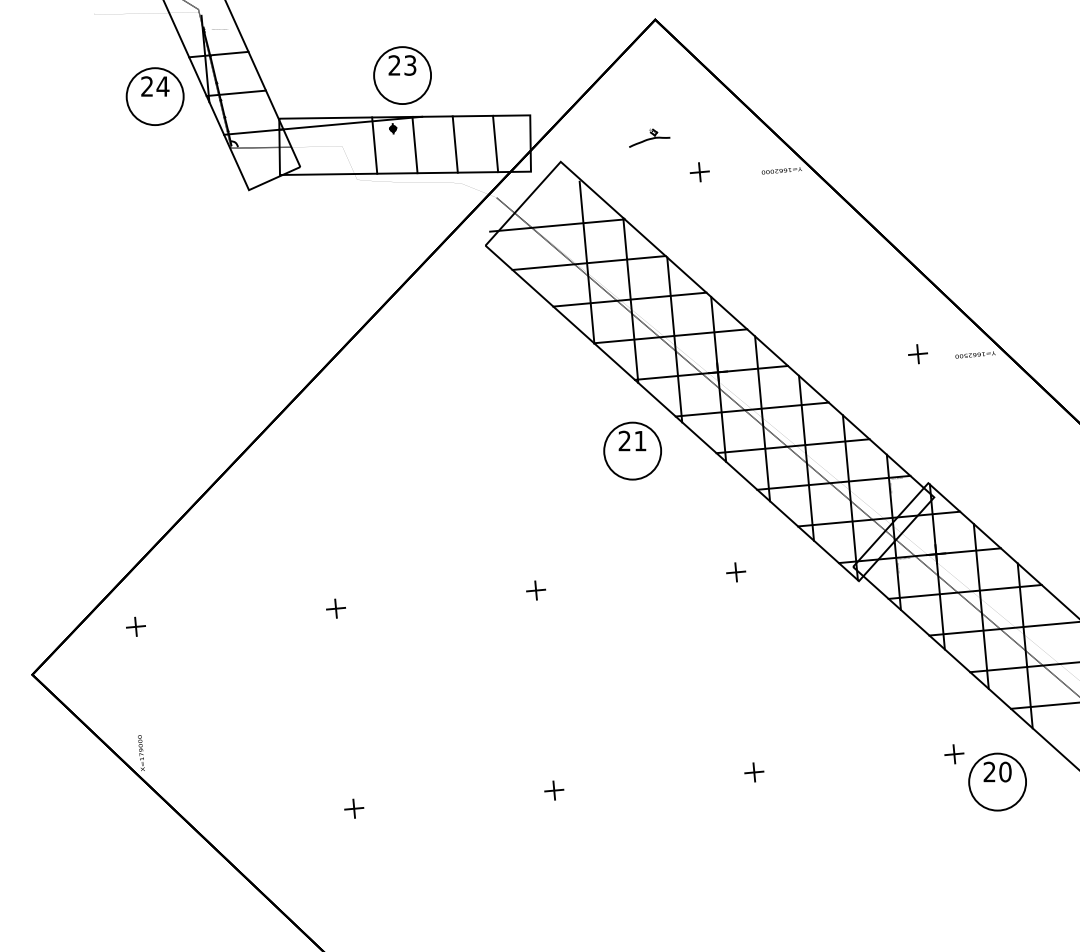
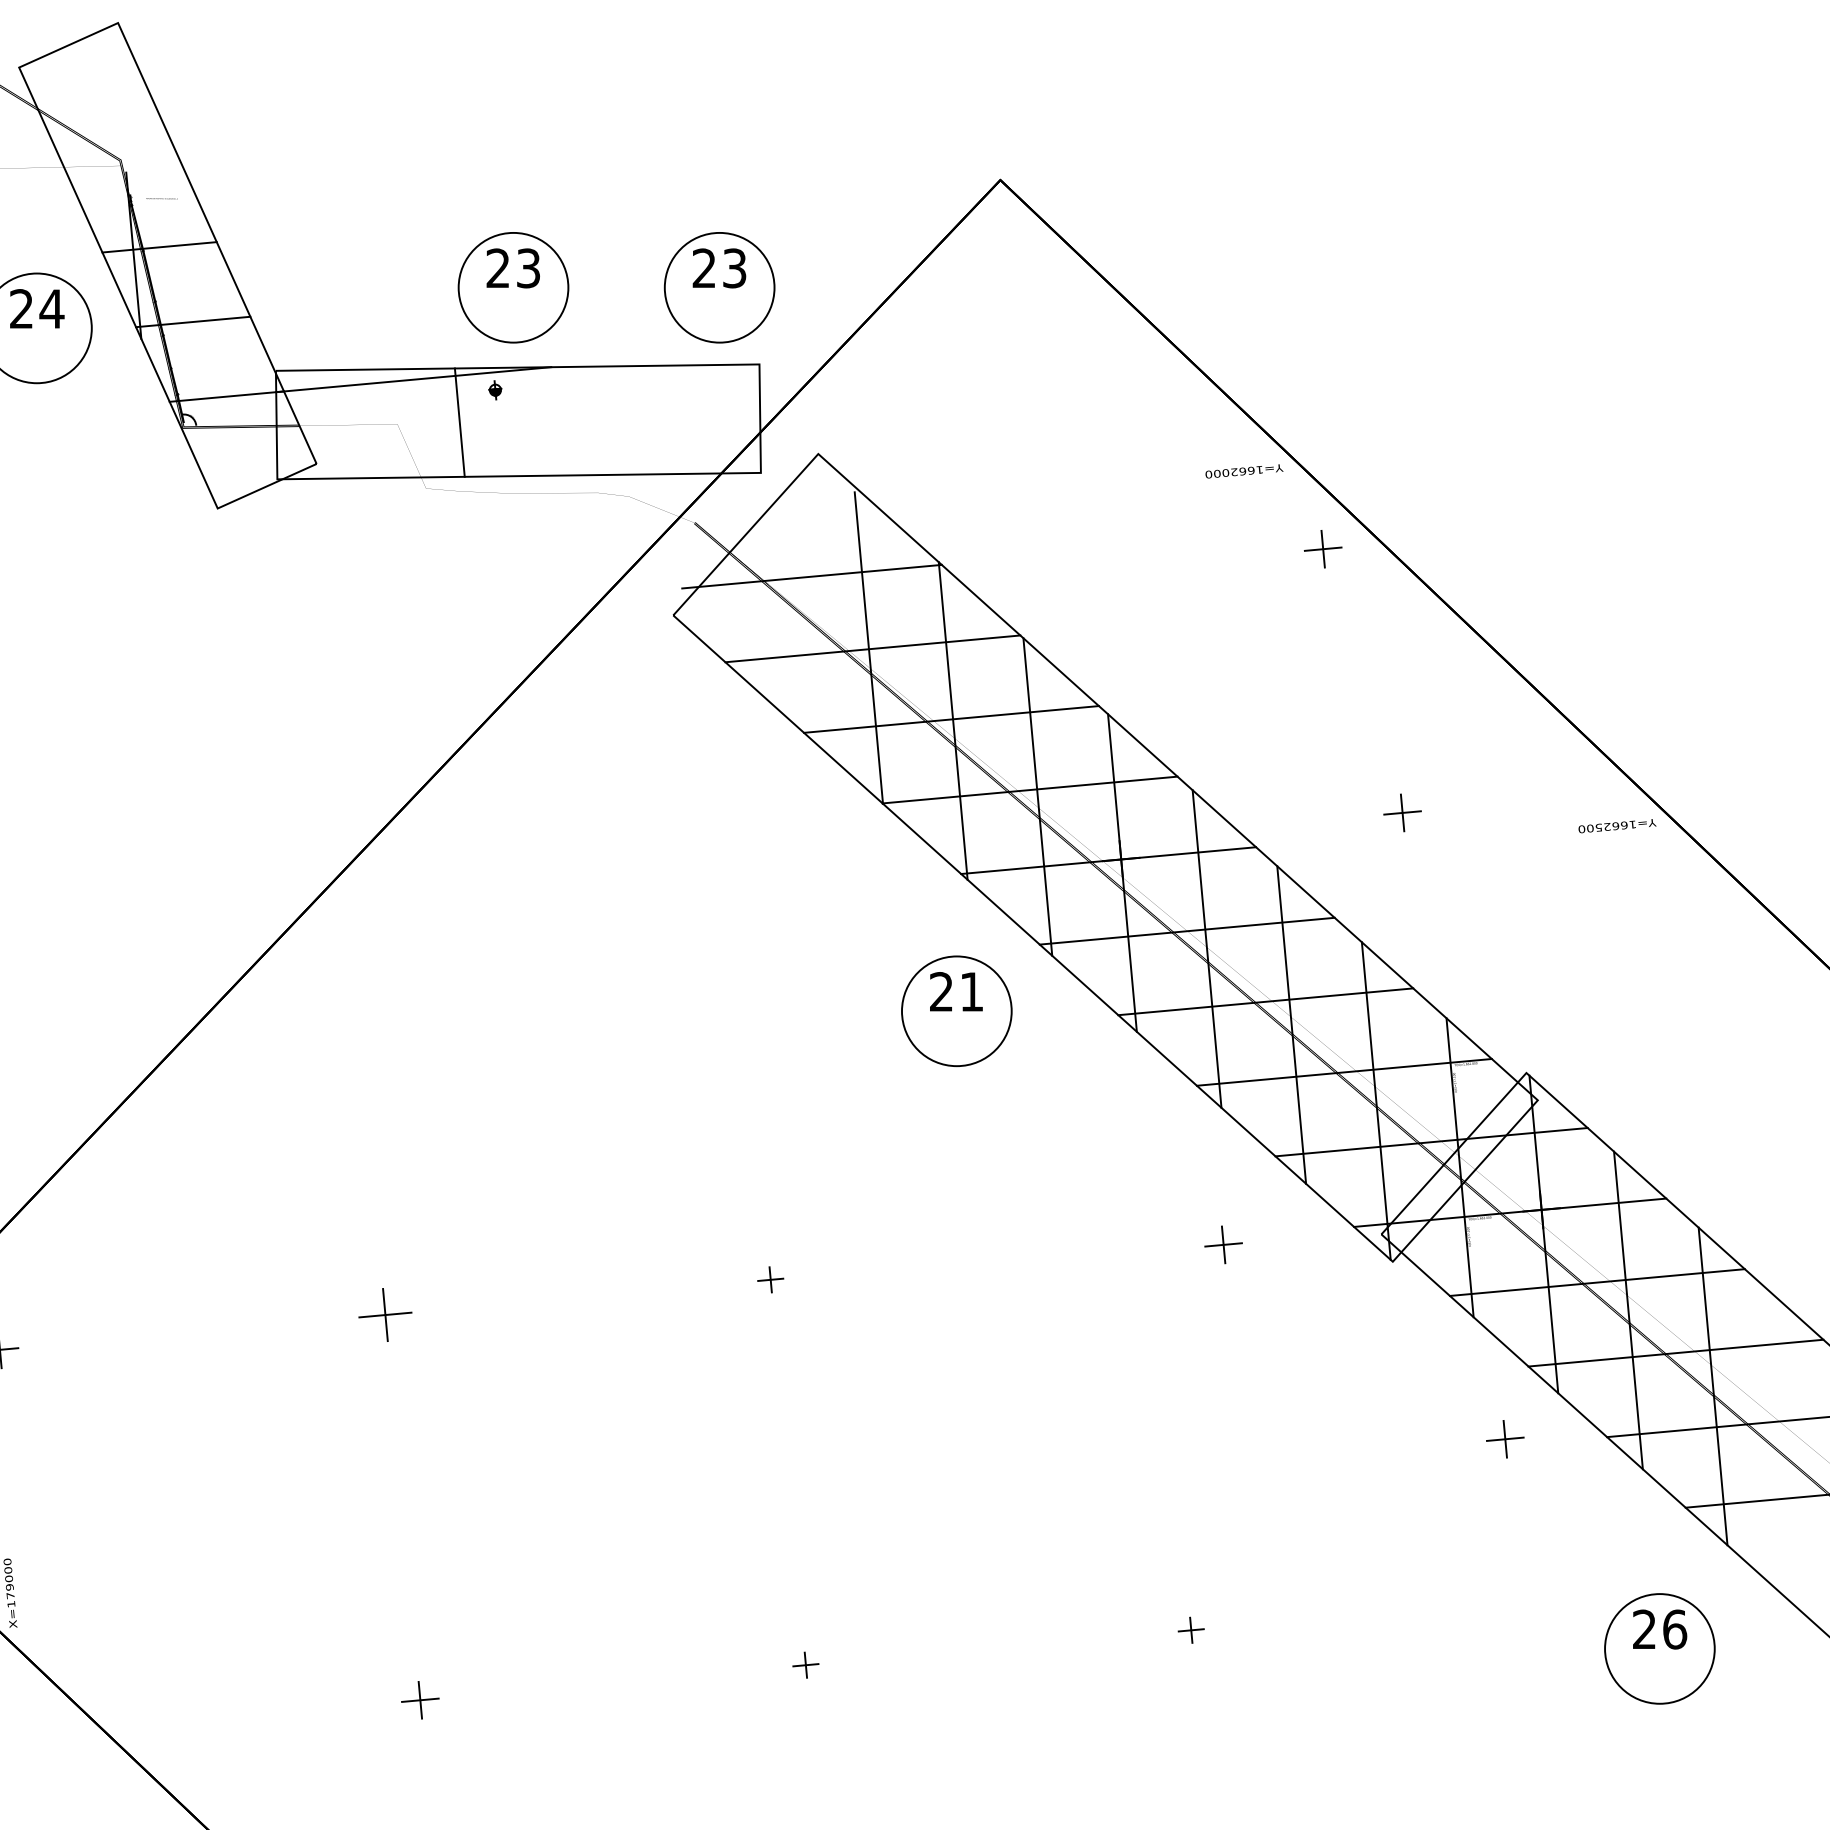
part: (509, 75) -> (719, 287), added
part: (649, 137) -> (989, 407), removed
line: (495, 143) -> (692, 418), removed
line: (414, 144) -> (536, 420), removed
line: (454, 144) -> (613, 420), removed
part: (699, 172) -> (1322, 549), moved
part: (917, 354) -> (1401, 813), moved
part: (736, 572) -> (1224, 1245), moved
part: (535, 590) -> (769, 1279), size x0.7
part: (335, 608) -> (384, 1314), size x1.4
part: (954, 754) -> (1505, 1439), moved
text: (1005, 771) -> (1675, 1628), 20 -> 26
part: (754, 772) -> (1191, 1630), size x0.7
part: (554, 790) -> (806, 1665), size x0.7

